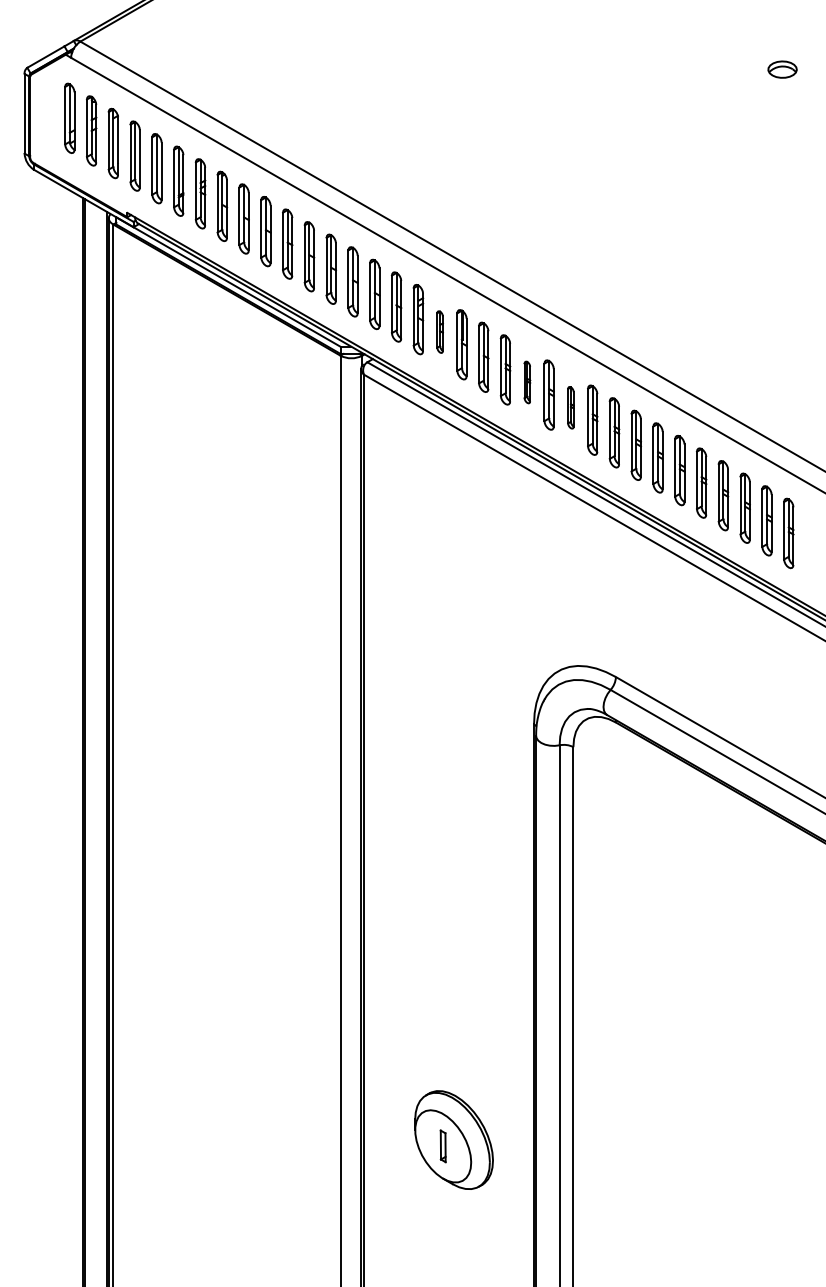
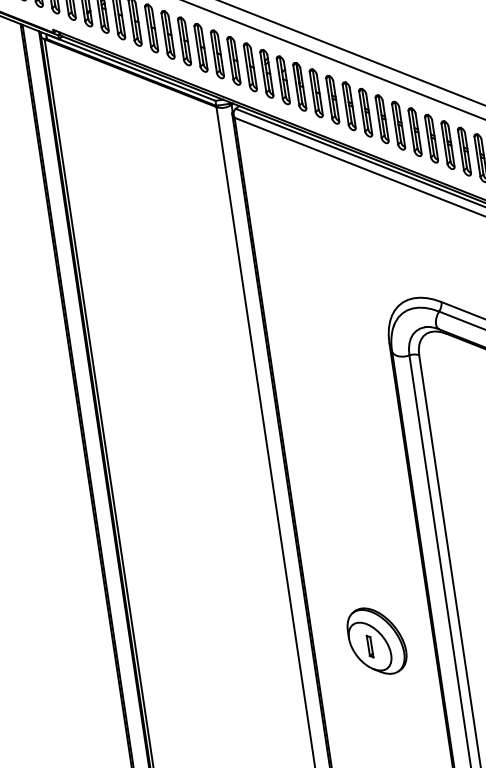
part: (439, 331) -> (282, 79), size x1.67
part: (527, 382) -> (349, 106), size x1.67
part: (570, 407) -> (381, 119), size x1.67

